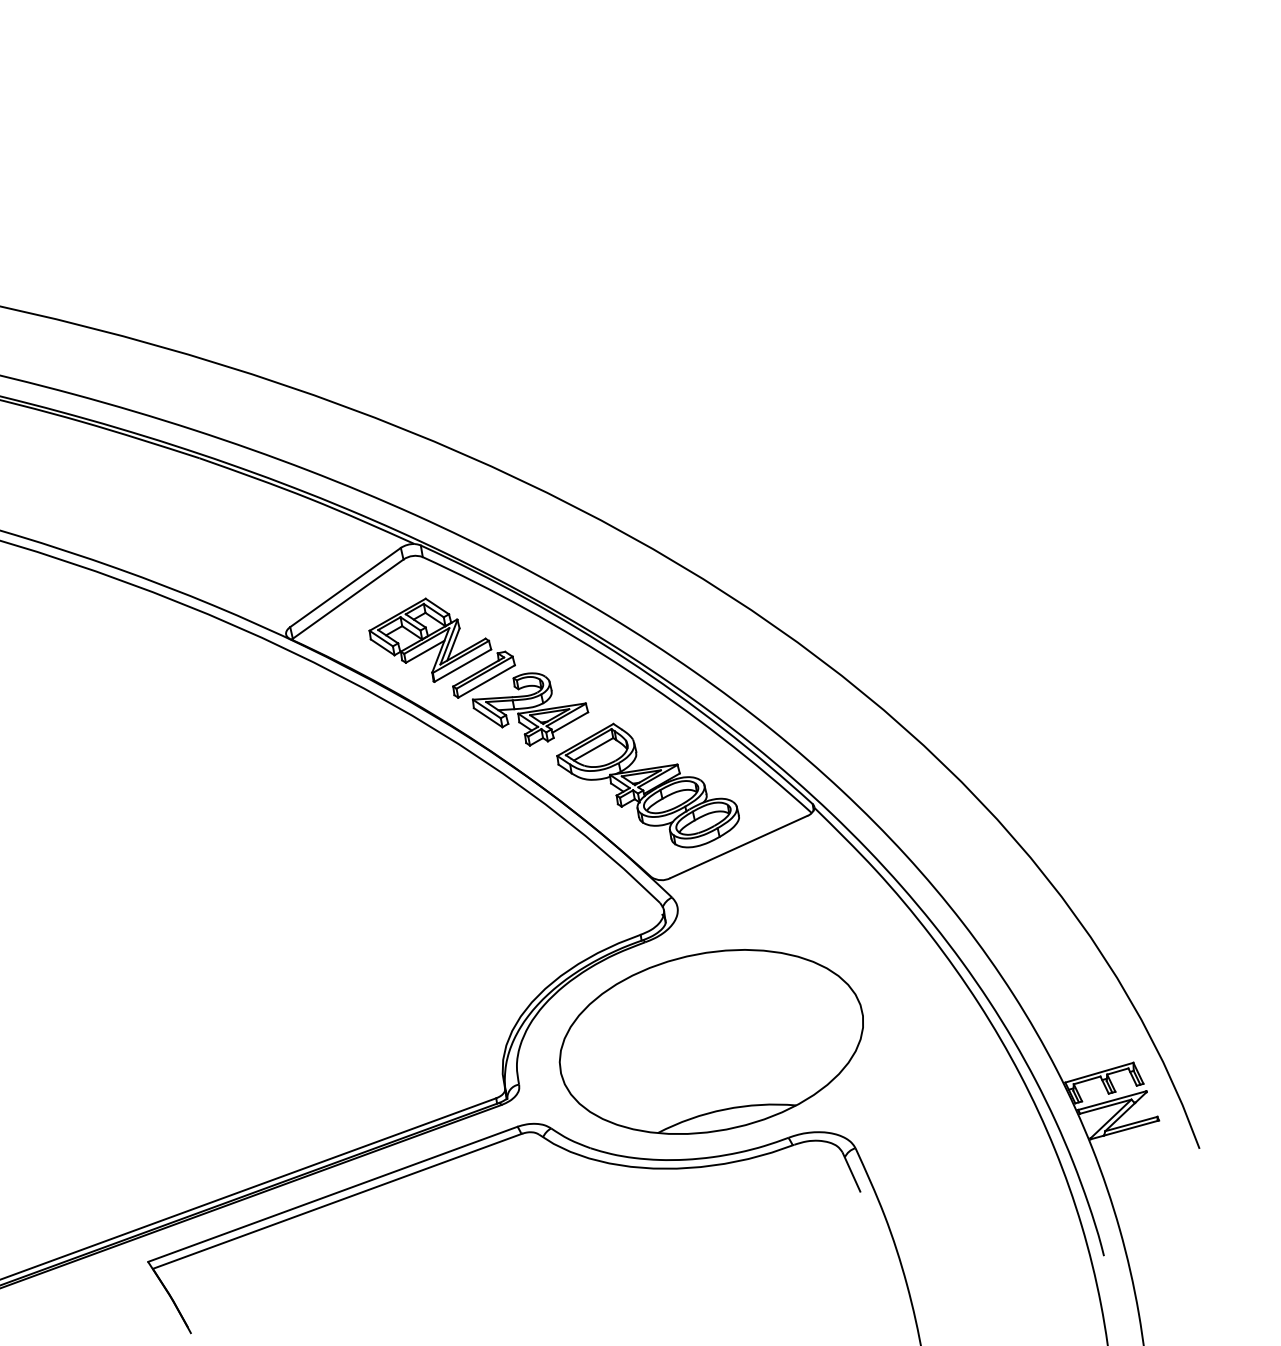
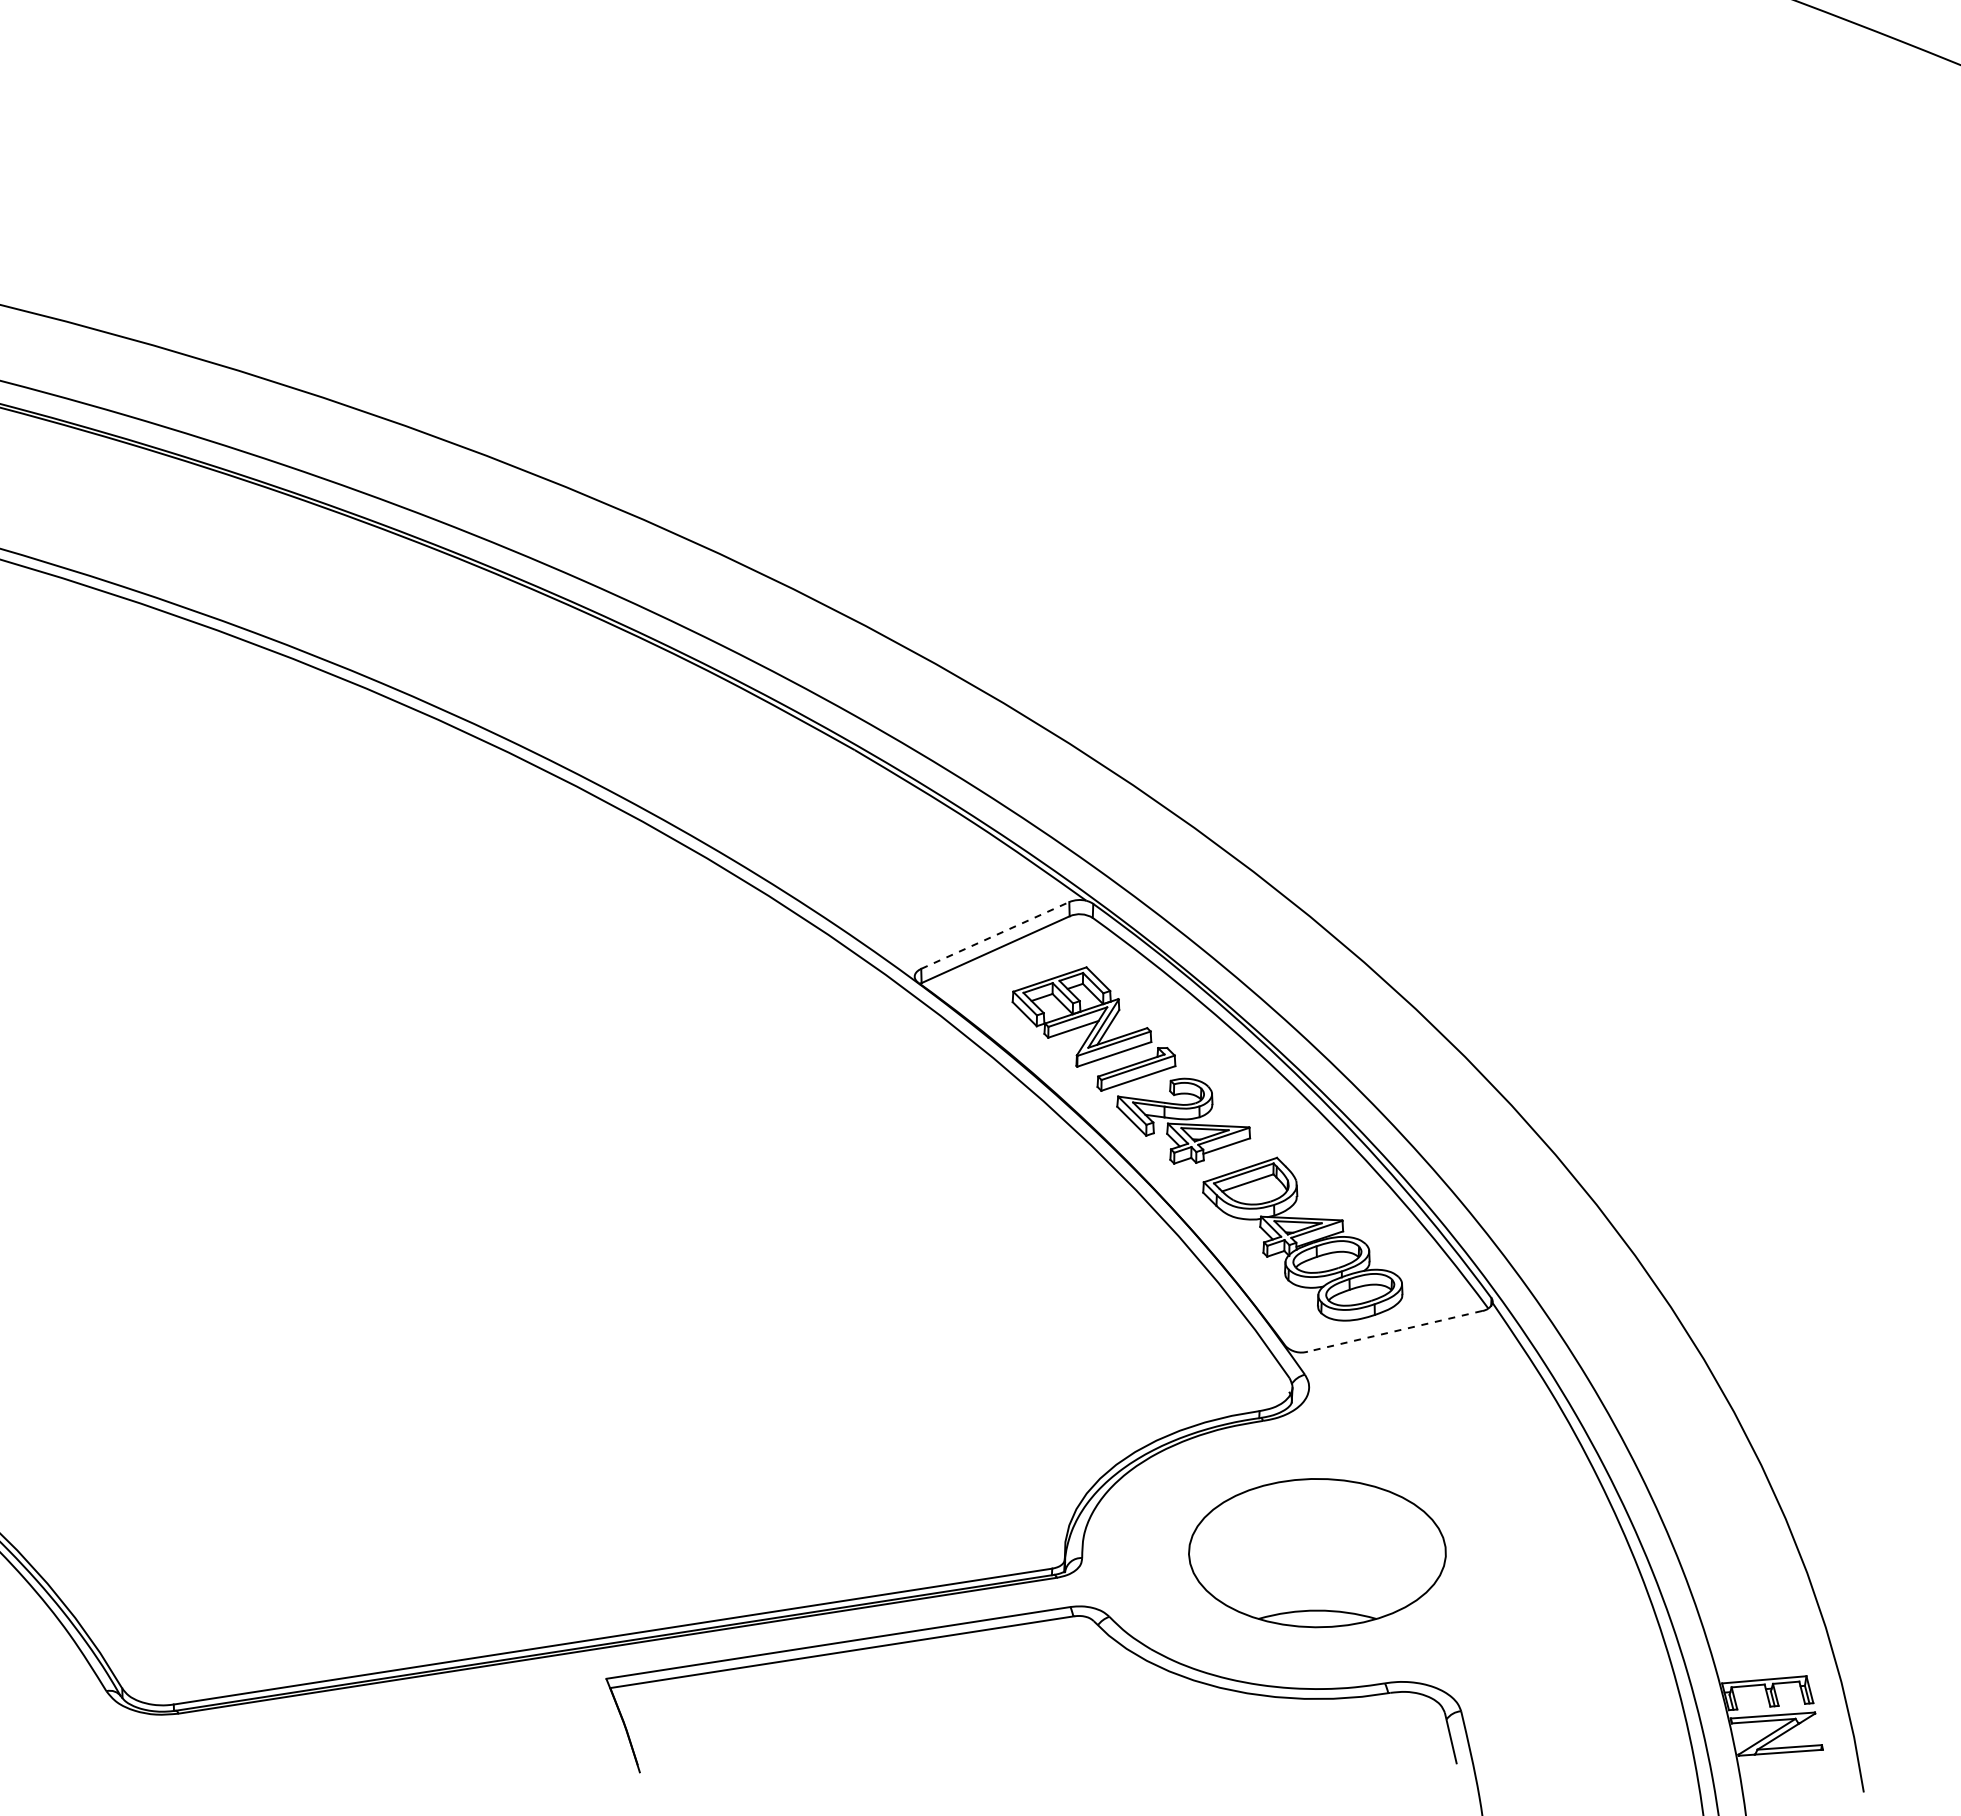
line: (345, 587) -> (995, 935), solid -> dashed
line: (738, 847) -> (1394, 1331), solid -> dashed
part: (711, 1041) -> (1317, 1552), size x0.7

